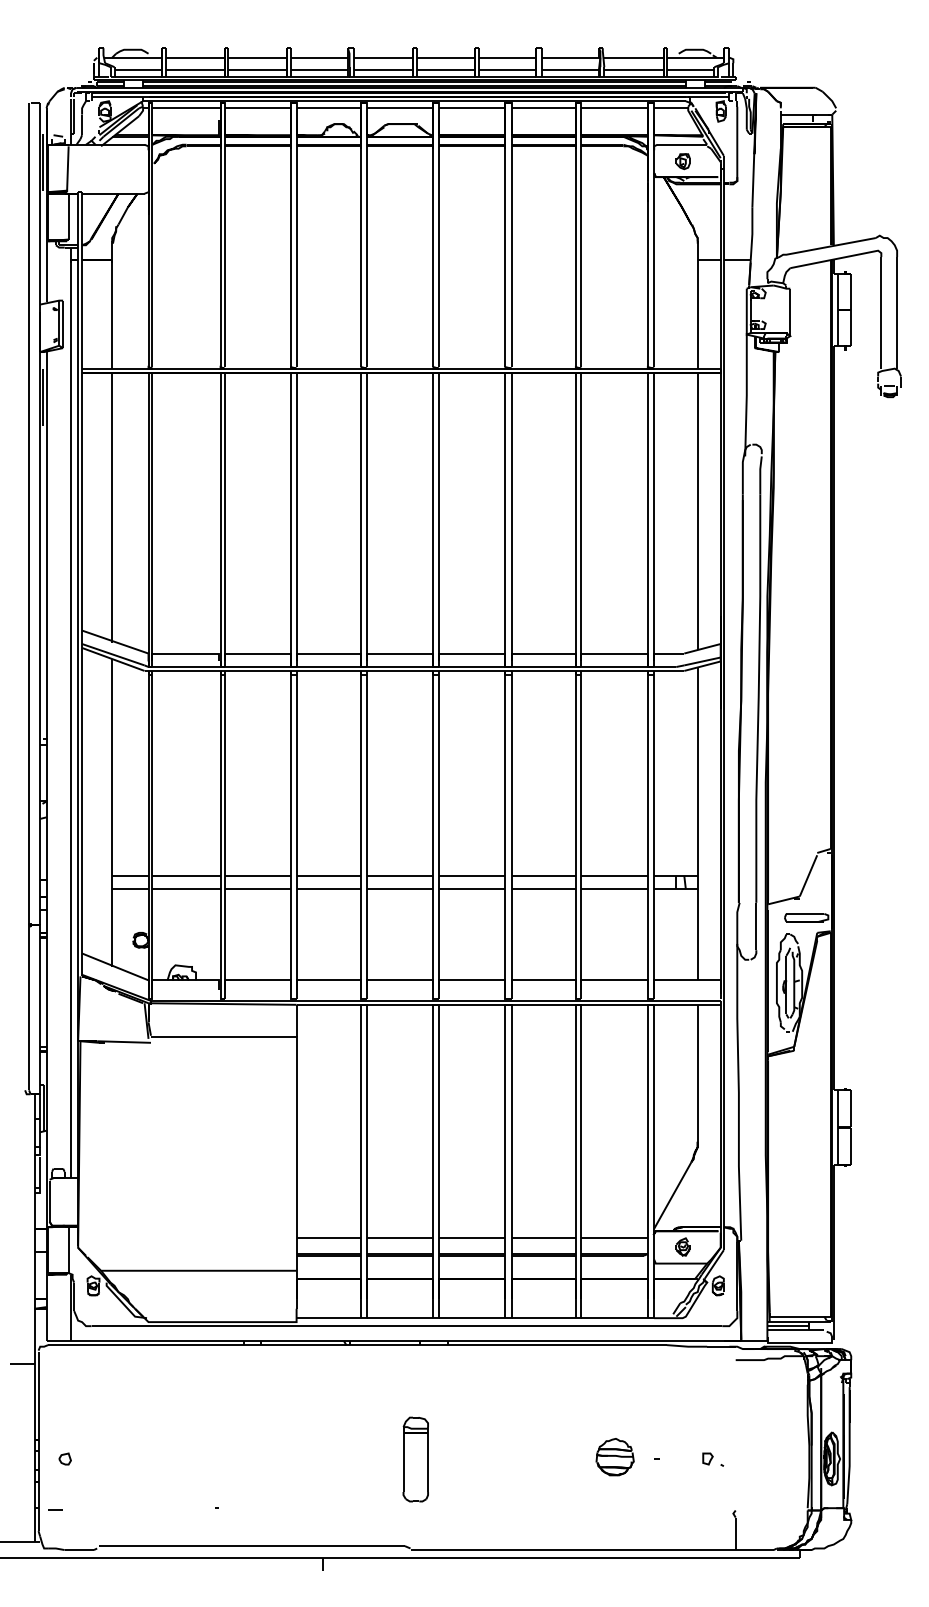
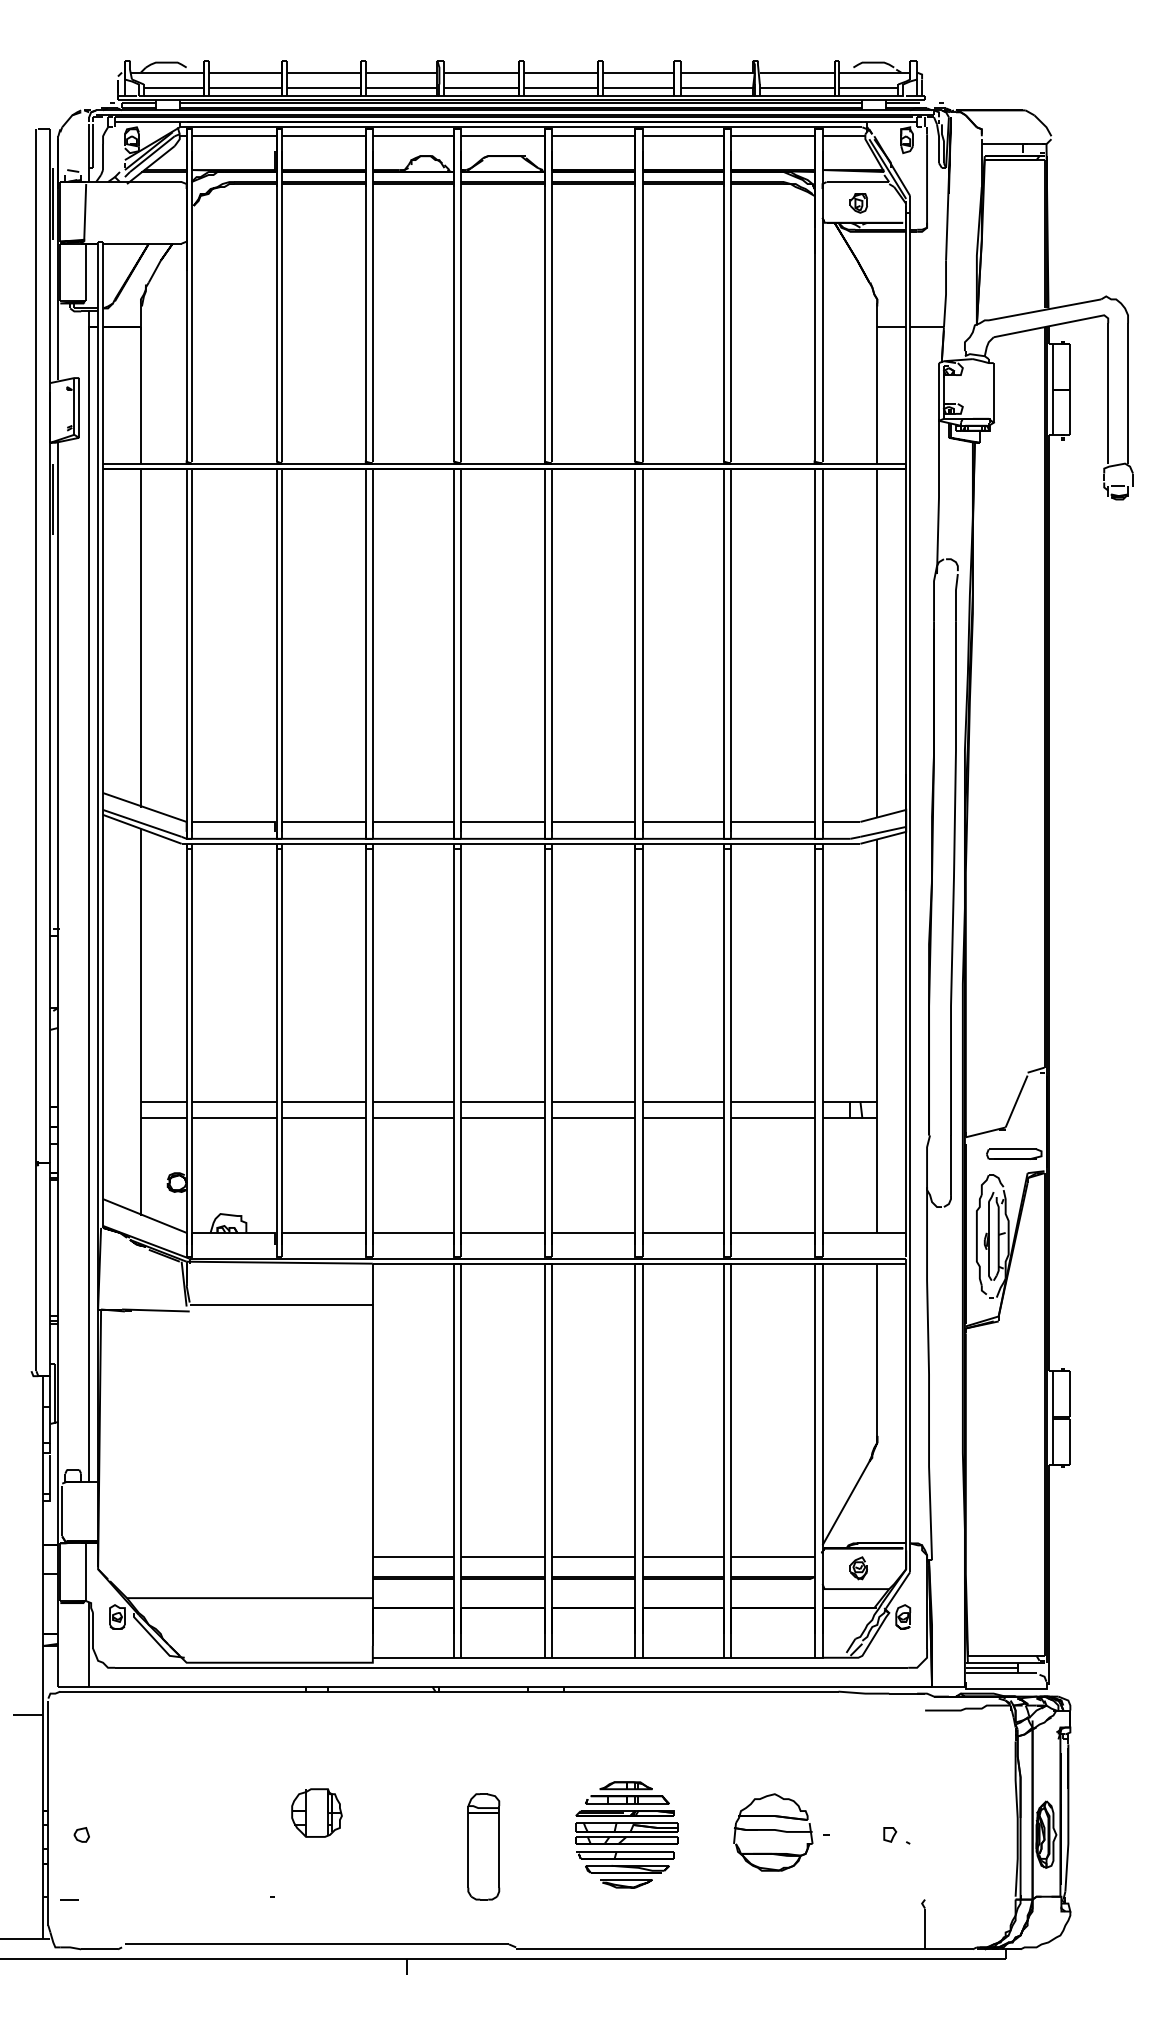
part: (251, 1441) -> (316, 1812), added
part: (615, 1456) -> (773, 1831), size x1.67
part: (498, 1458) -> (626, 1834), added
part: (415, 1459) -> (483, 1846), moved

